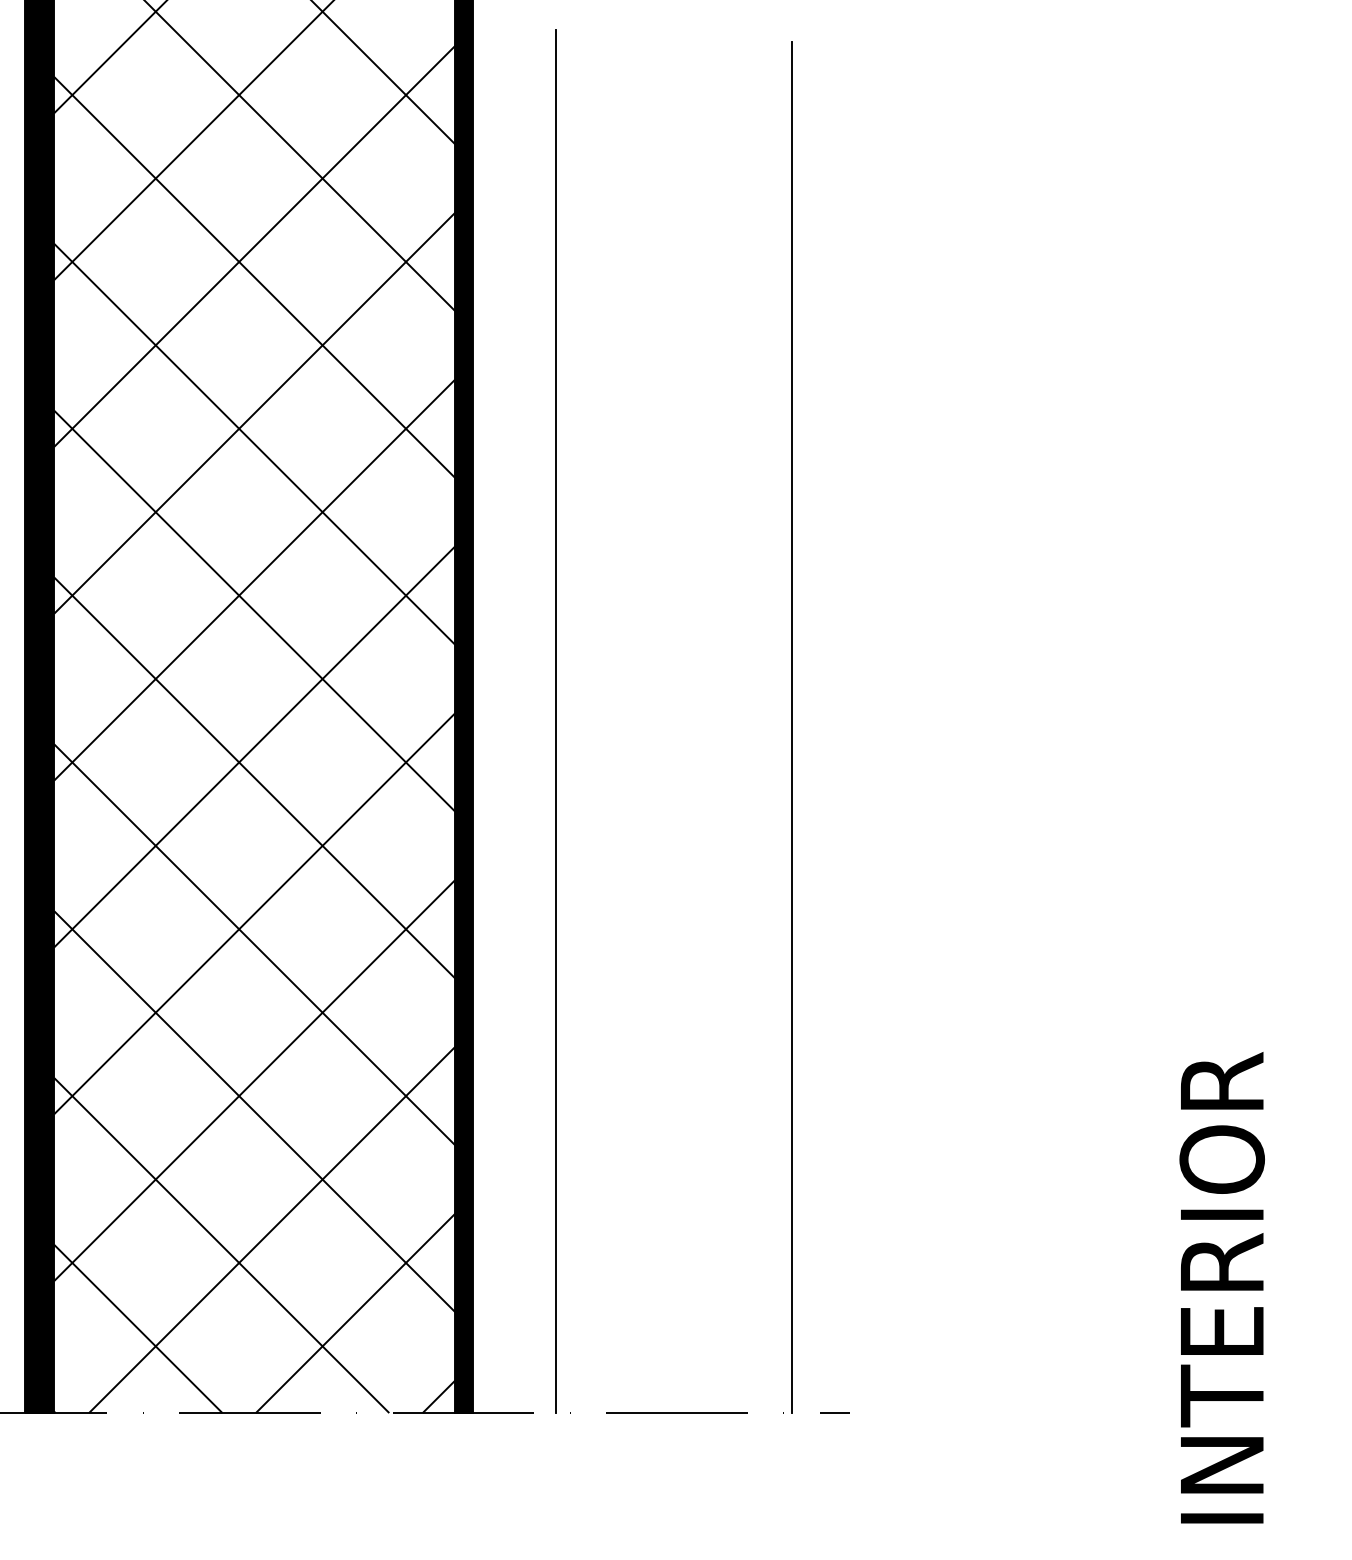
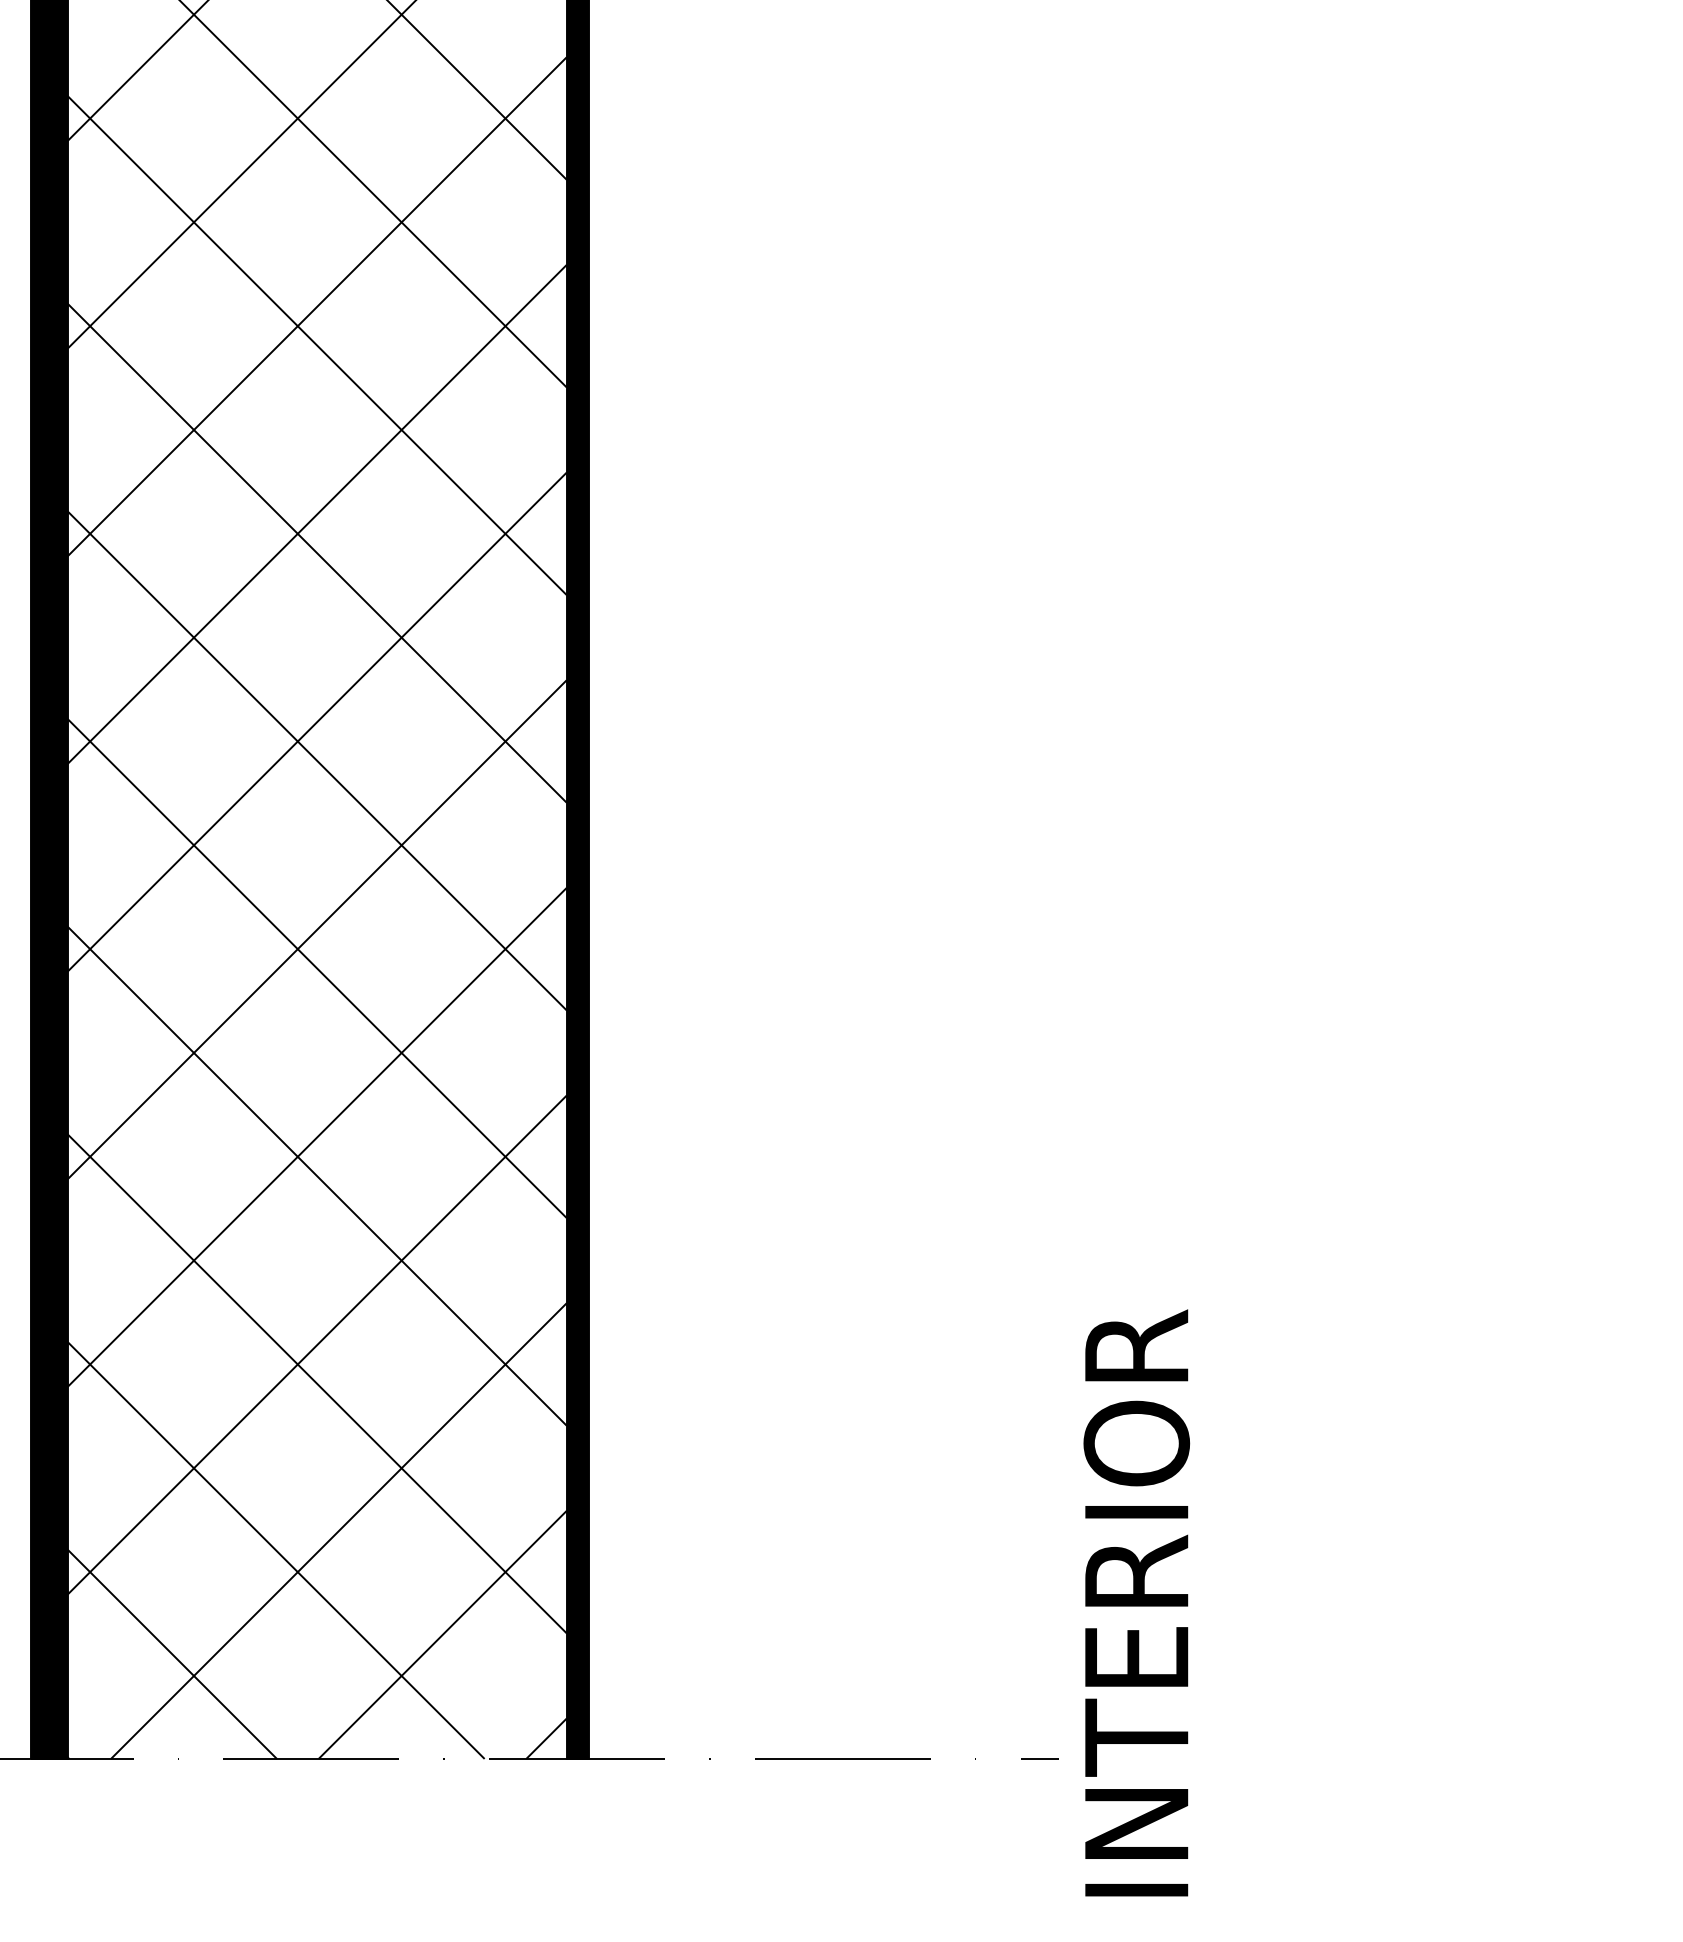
line: (555, 721) -> (691, 898), removed
line: (791, 727) -> (985, 905), removed
text: (1221, 1287) -> (1135, 1602), moved

